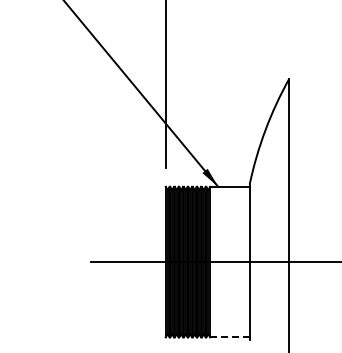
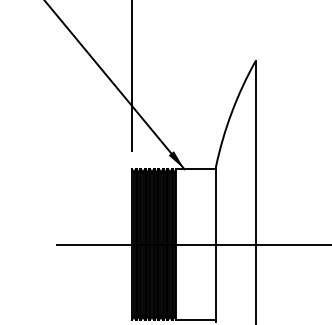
line: (229, 337) -> (195, 319), dashed -> solid

